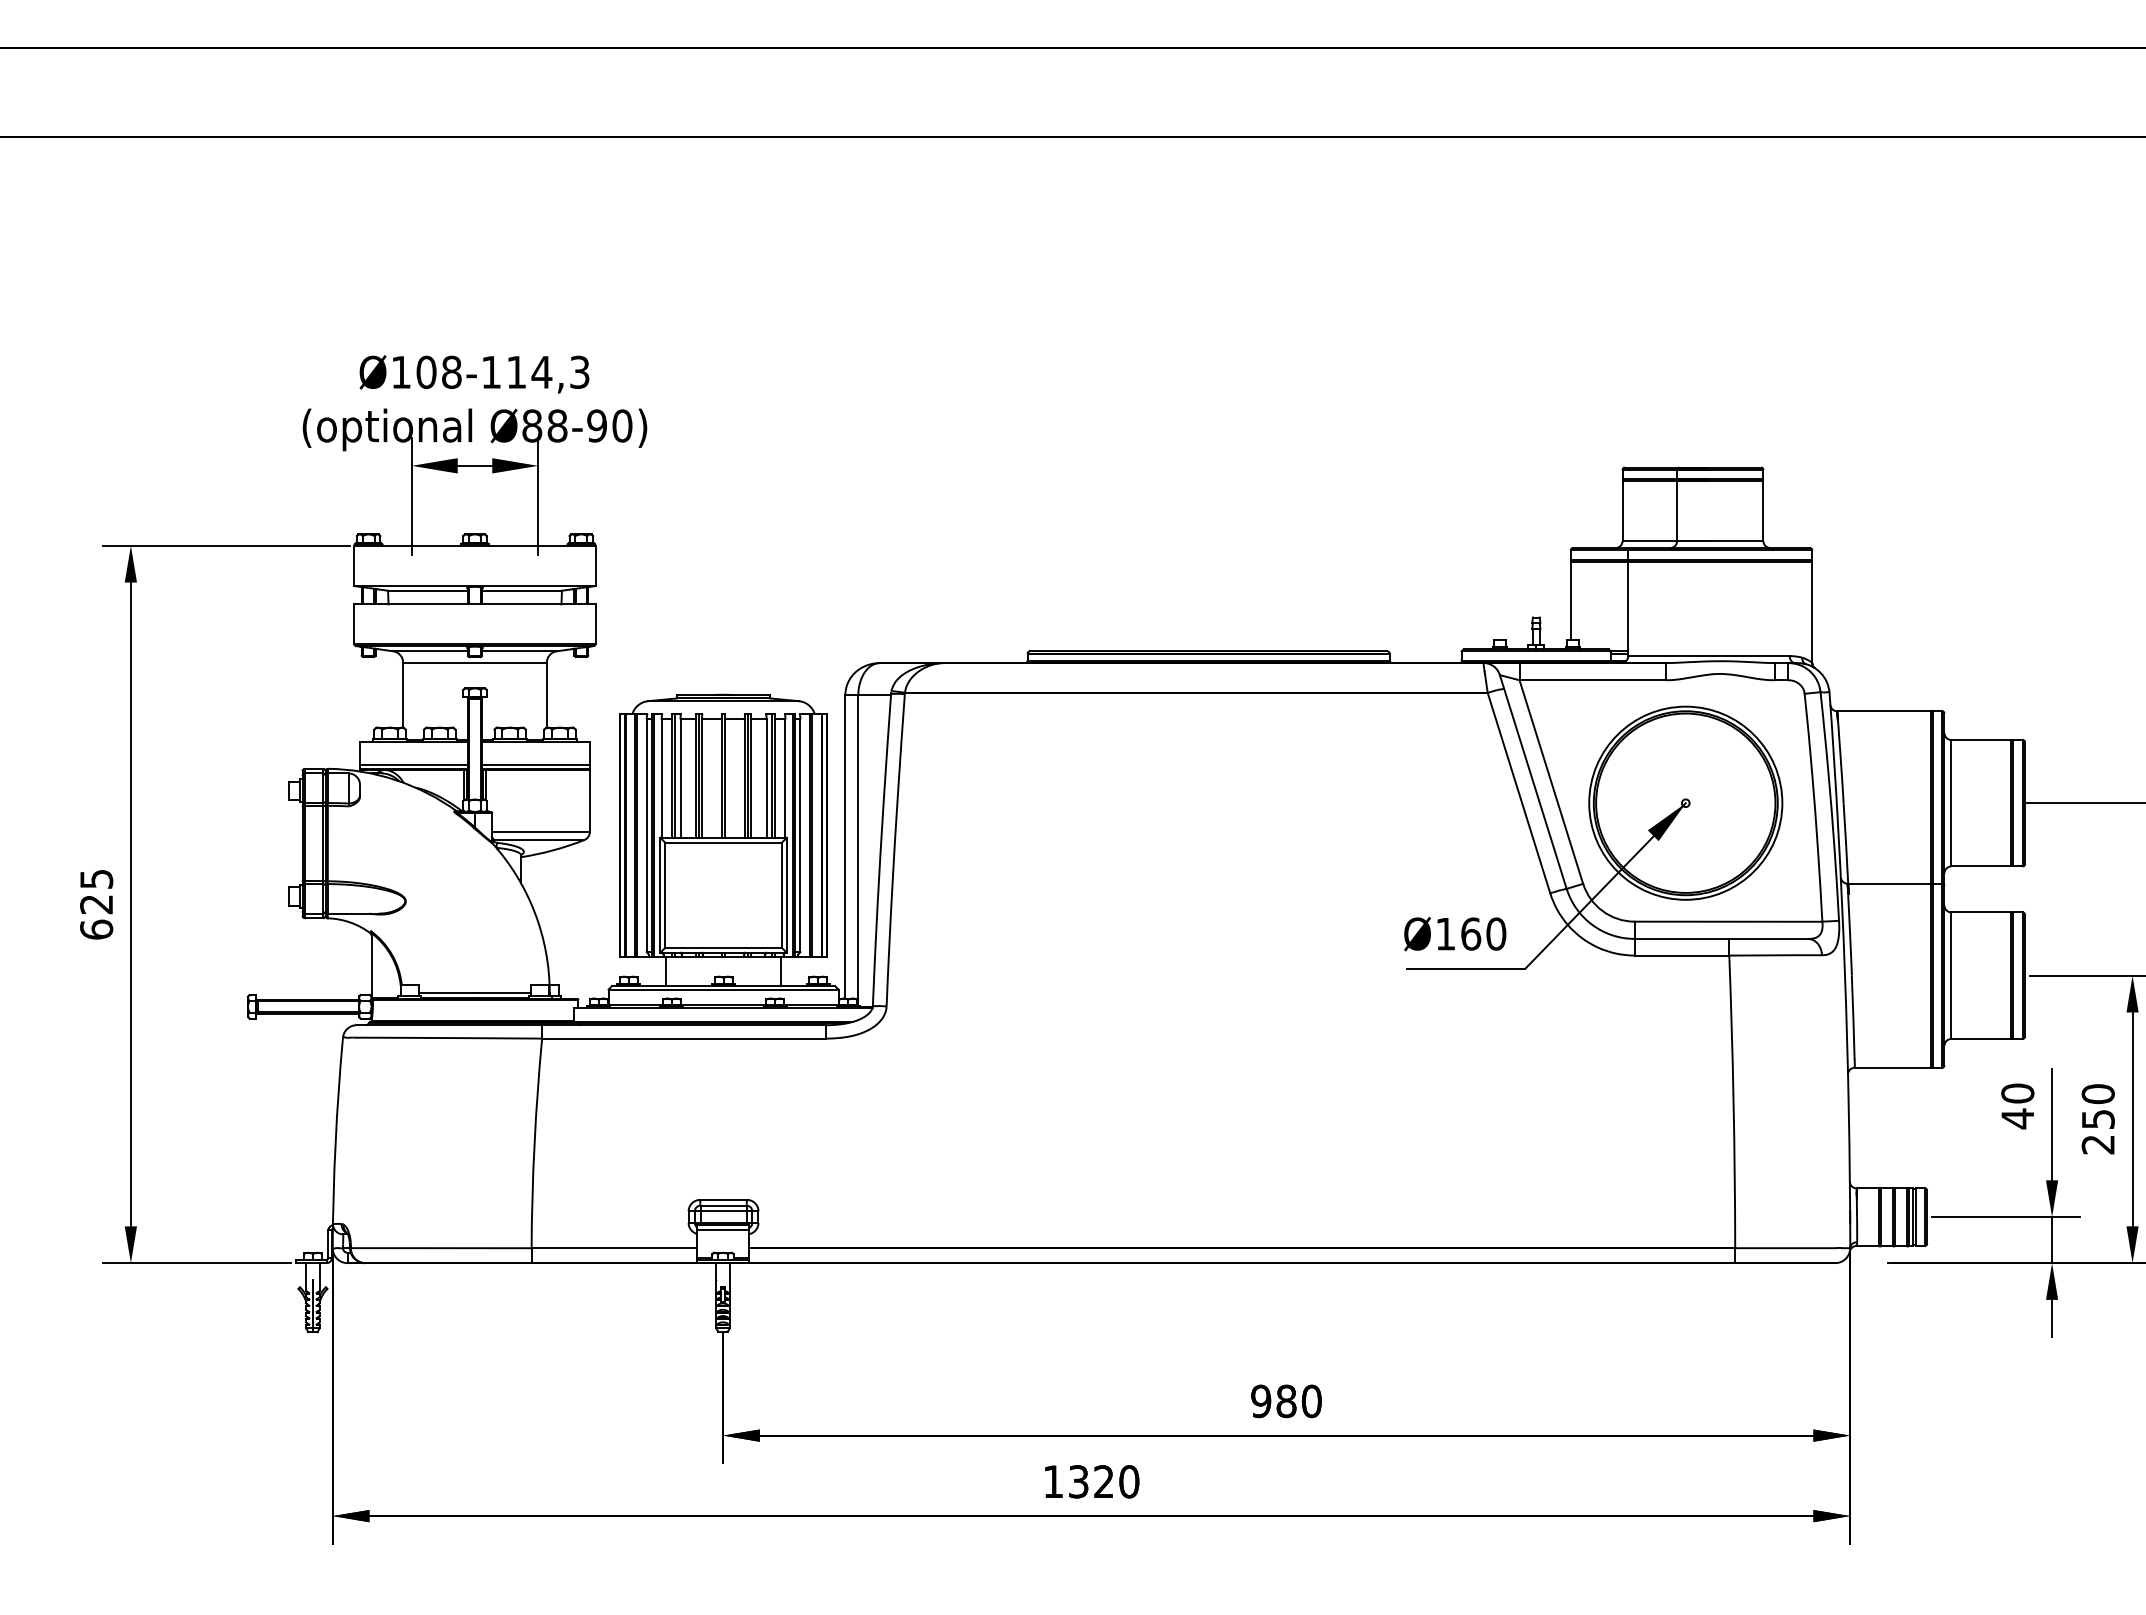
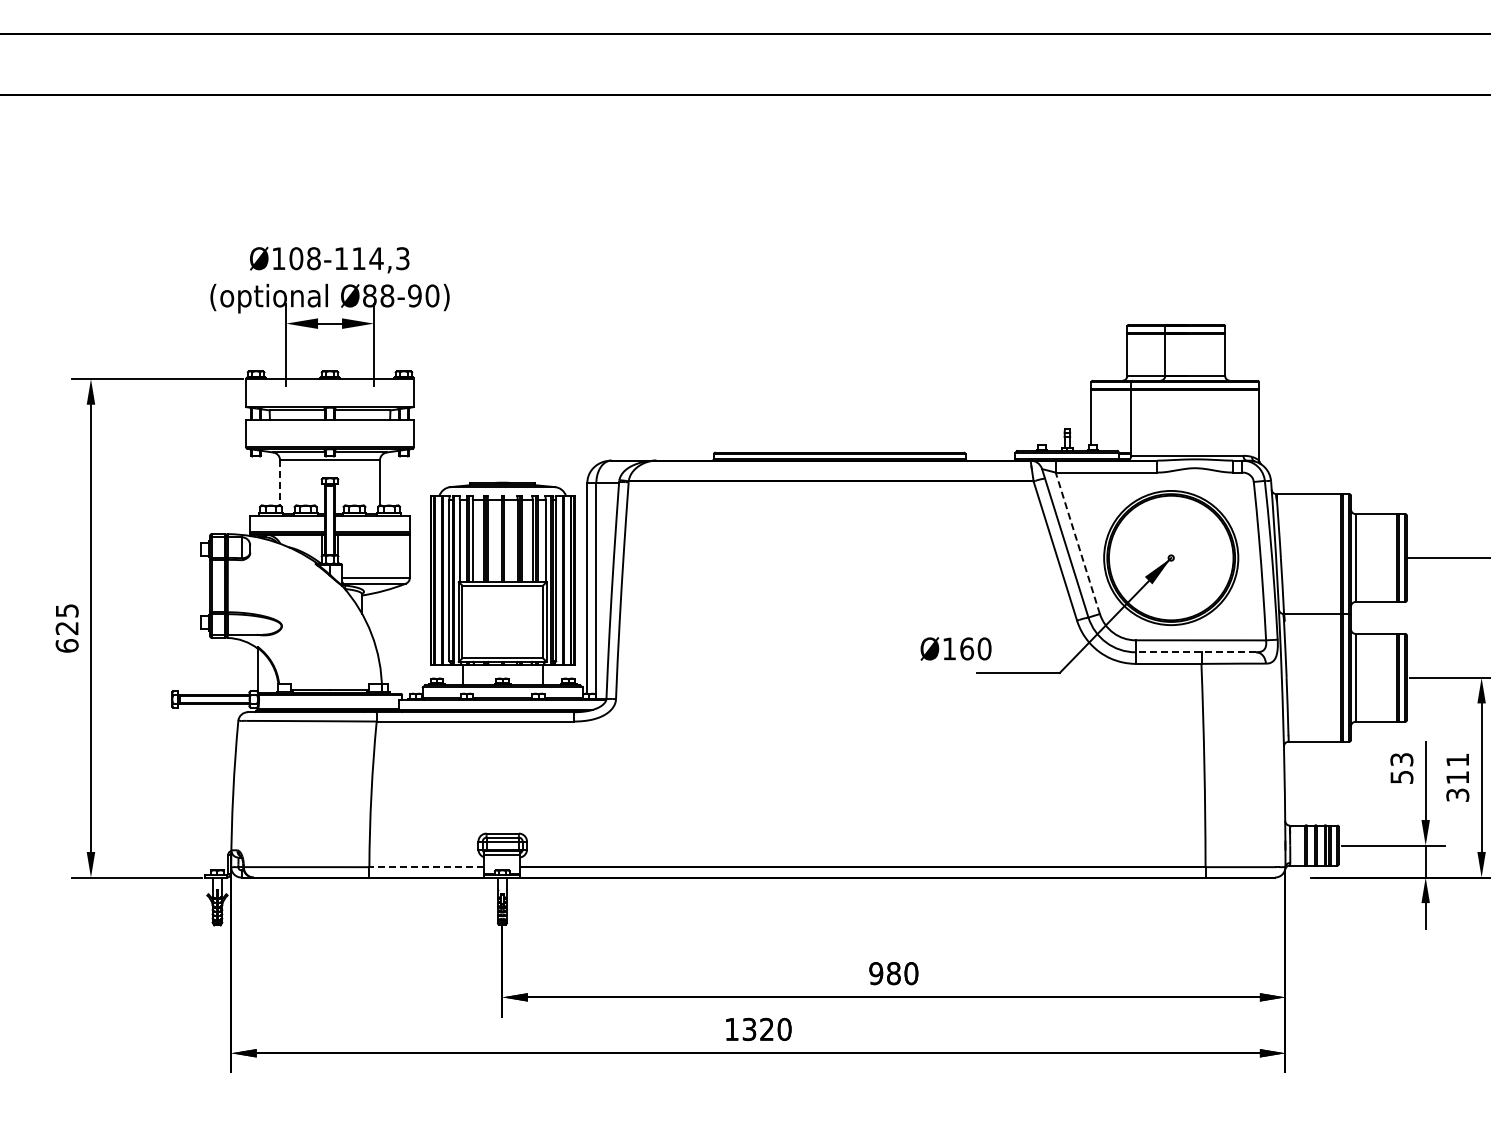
line: (403, 694) -> (280, 482), solid -> dashed
line: (1550, 780) -> (1077, 542), solid -> dashed
text: (1454, 933) -> (955, 648), moved
line: (1720, 939) -> (1195, 652), solid -> dashed
text: (2017, 1106) -> (1401, 768), 40 -> 53
text: (2097, 1119) -> (1457, 777), 250 -> 311
line: (613, 1248) -> (426, 867), solid -> dashed

